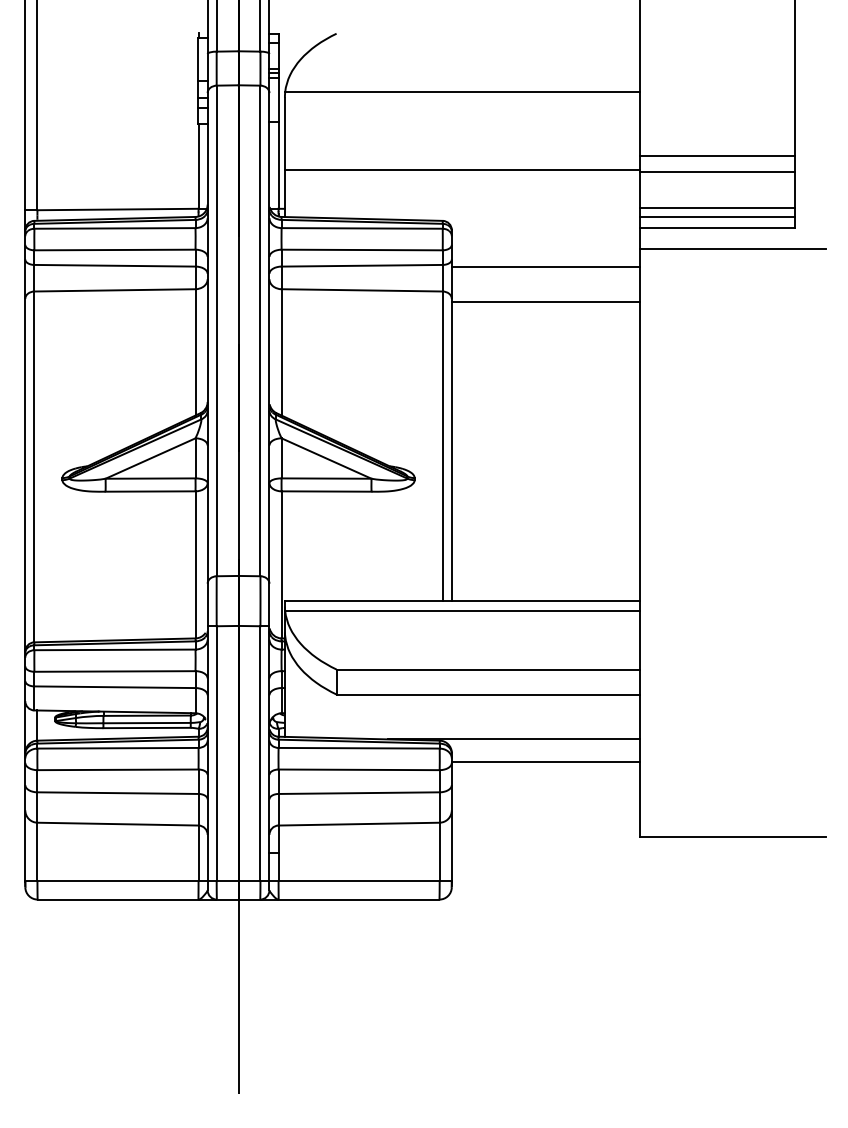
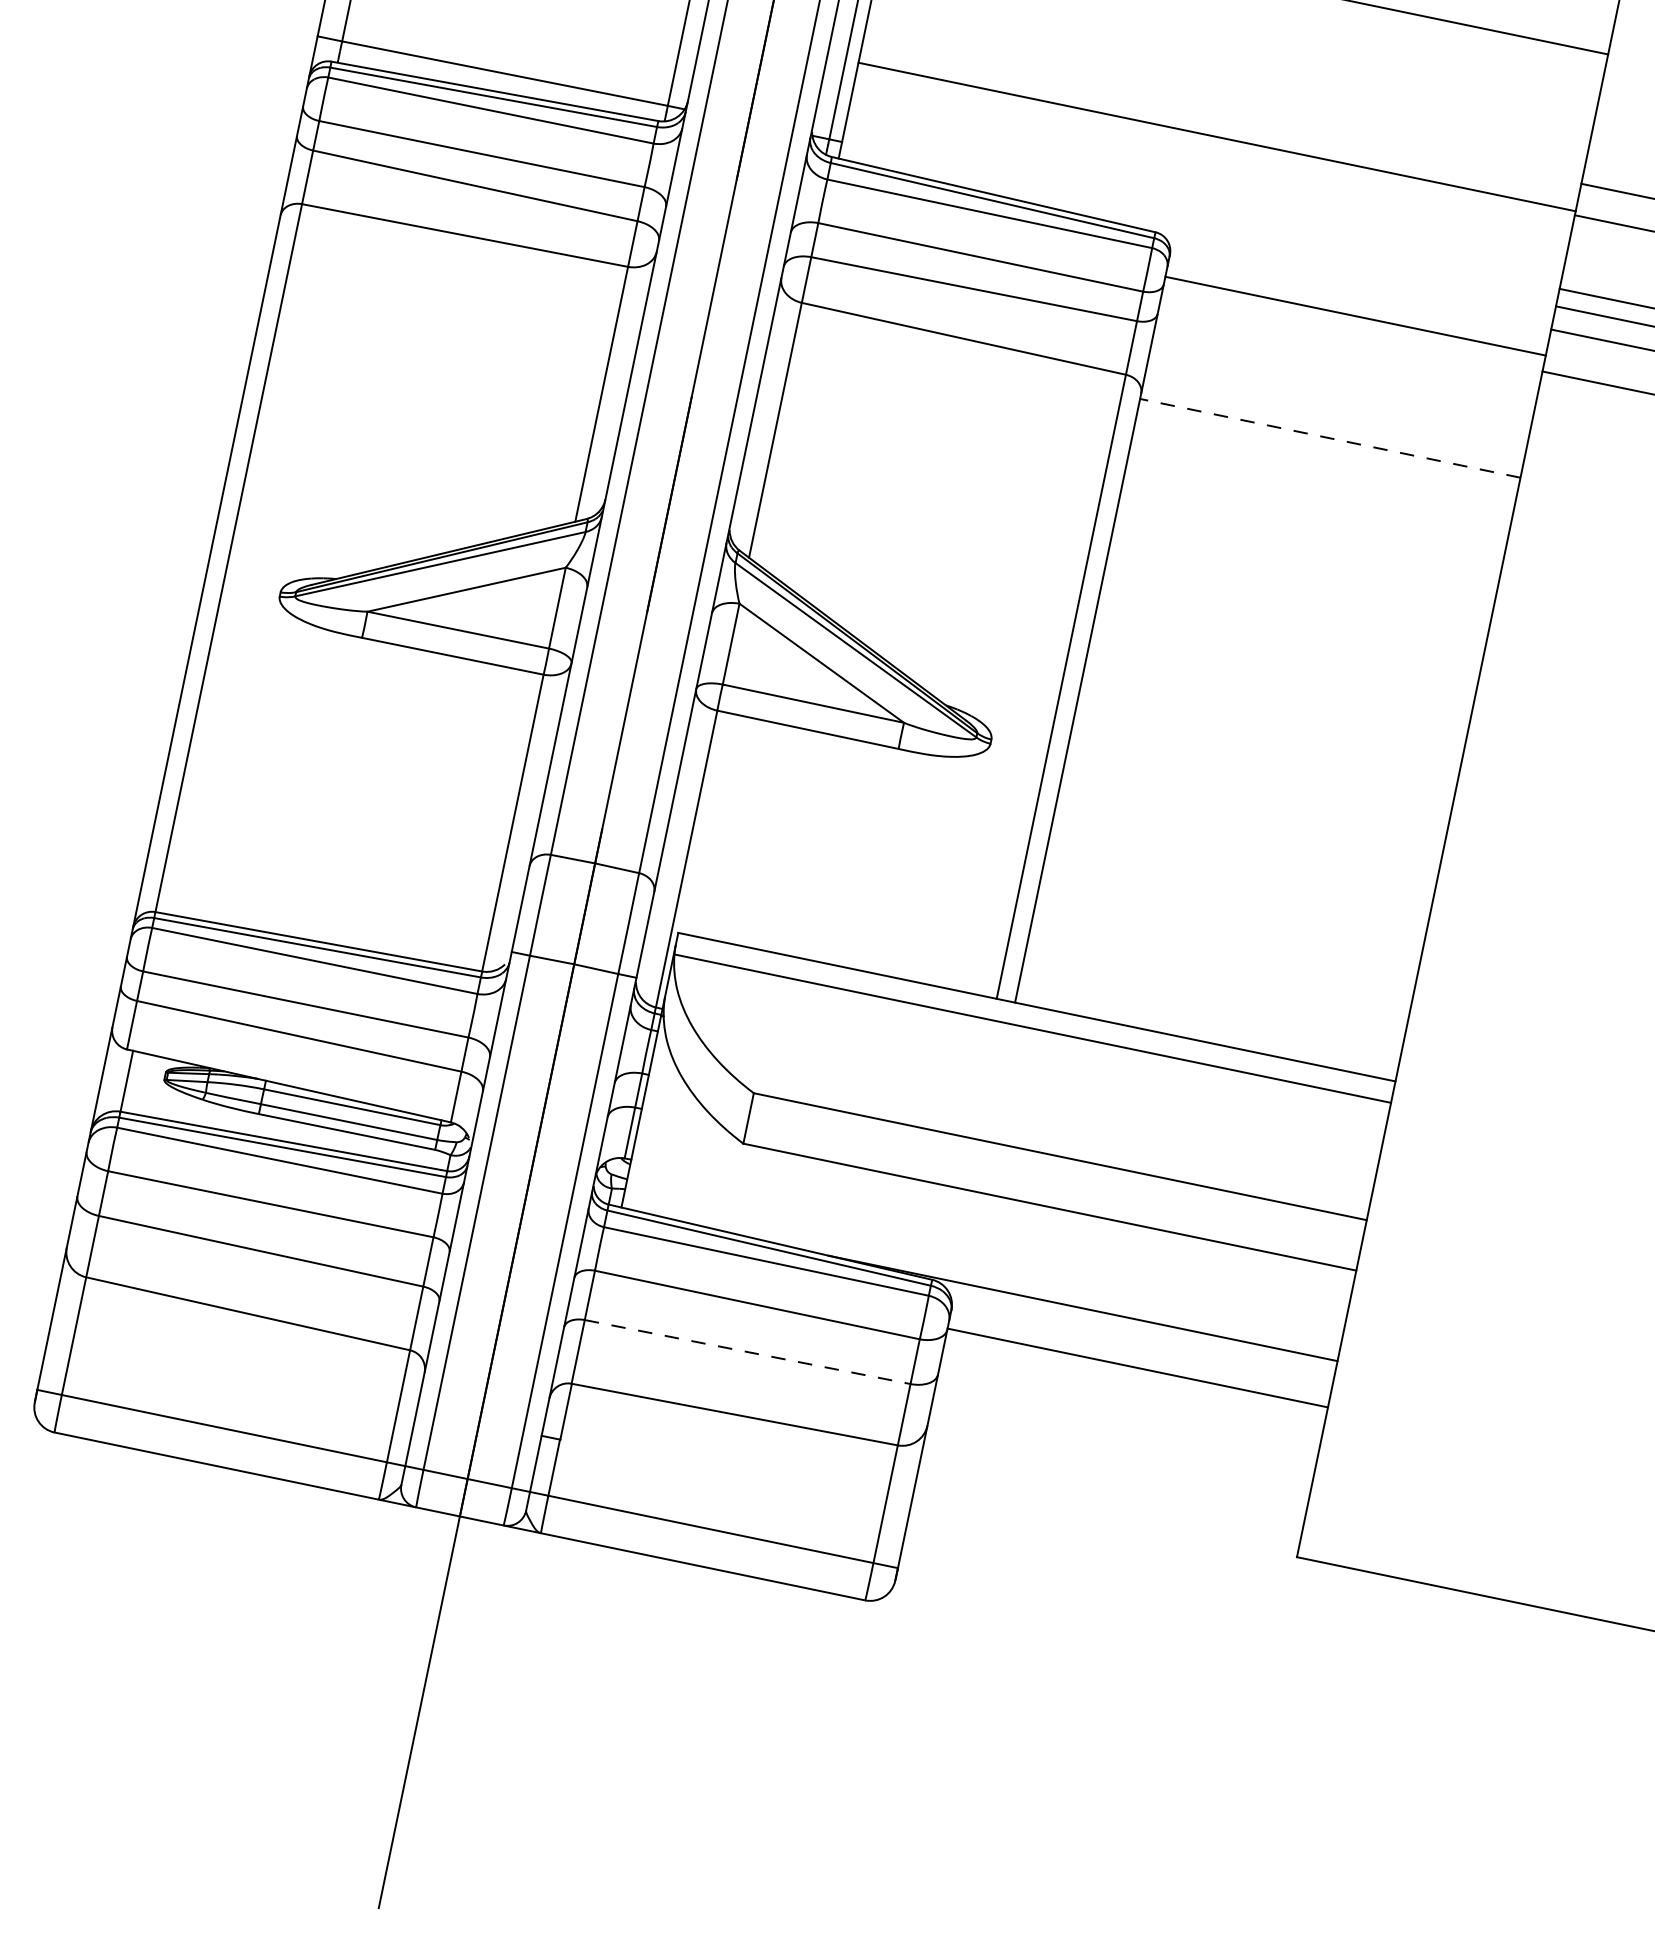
line: (545, 267) -> (1354, 316), moved
line: (545, 301) -> (1329, 437), solid -> dashed
line: (359, 793) -> (748, 1352), solid -> dashed

